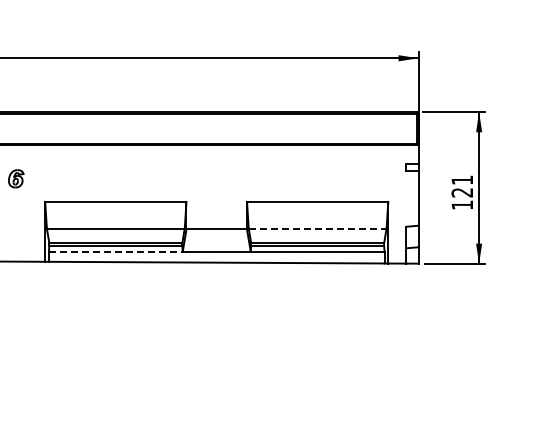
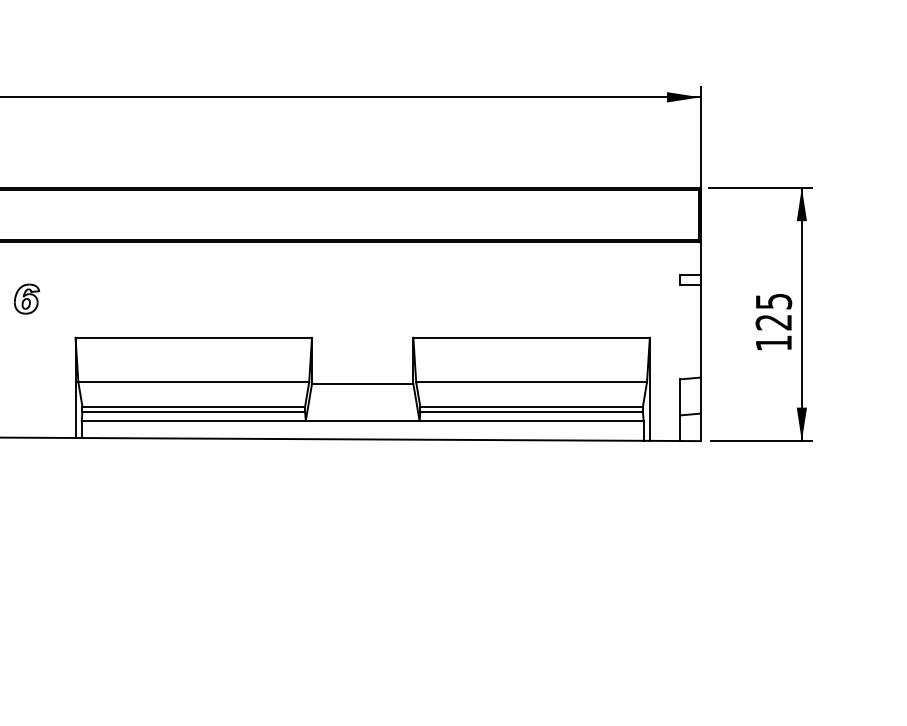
text: (462, 179) -> (774, 300), 121 -> 125
line: (317, 228) -> (531, 382), dashed -> solid
line: (115, 251) -> (193, 420), dashed -> solid

